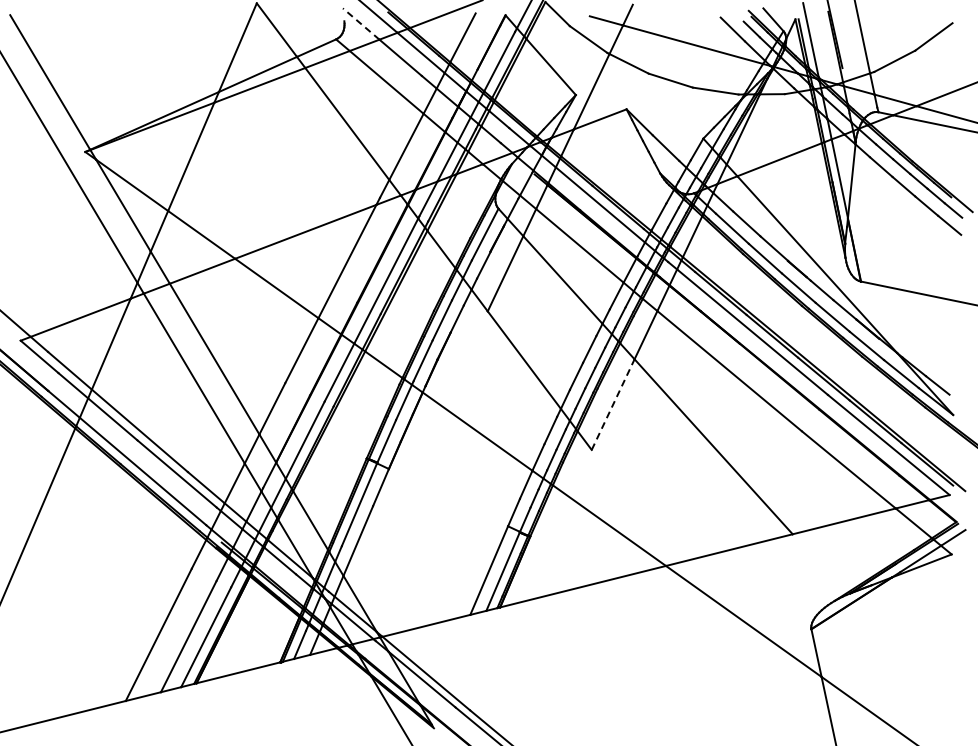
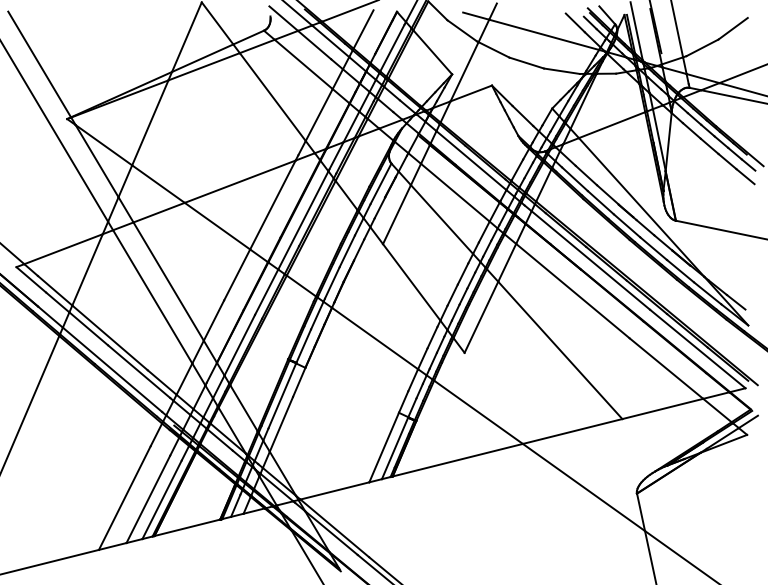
line: (360, 23) -> (283, 18), dashed -> solid
line: (613, 404) -> (481, 317), dashed -> solid

